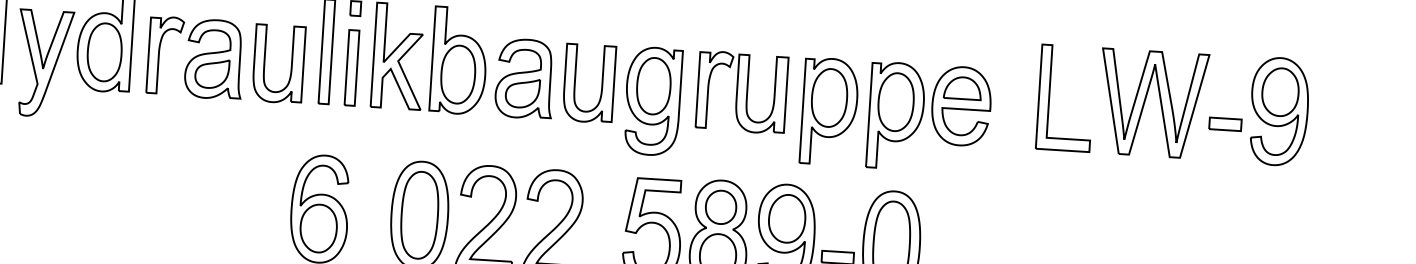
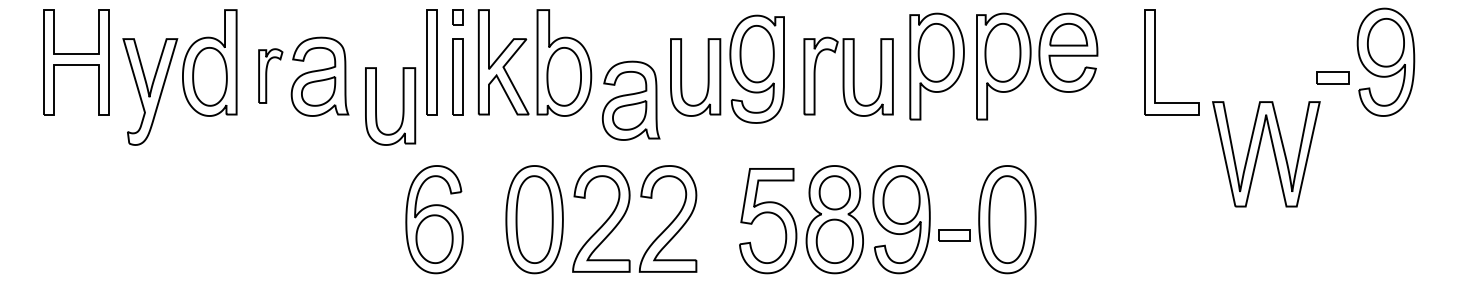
part: (165, 54) -> (270, 75), size x0.7
part: (290, 64) -> (402, 106), moved
part: (524, 78) -> (630, 100), moved
part: (652, 100) -> (756, 68), moved
part: (1160, 103) -> (1273, 153), moved
part: (828, 111) -> (936, 66), moved
part: (929, 117) -> (1037, 66), moved

